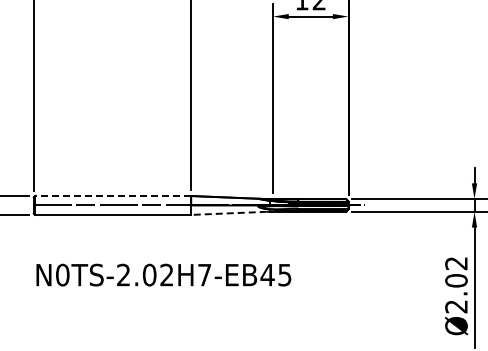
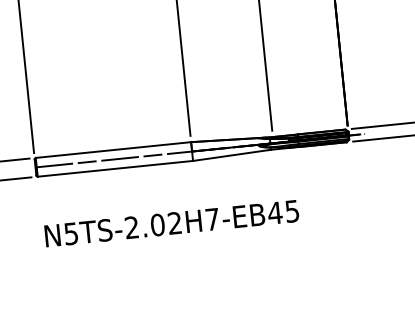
line: (112, 196) -> (112, 150), dashed -> solid
line: (228, 213) -> (230, 155), dashed -> solid
text: (62, 274) -> (71, 233), N0TS-2.02H7-EB45 -> N5TS-2.02H7-EB45

